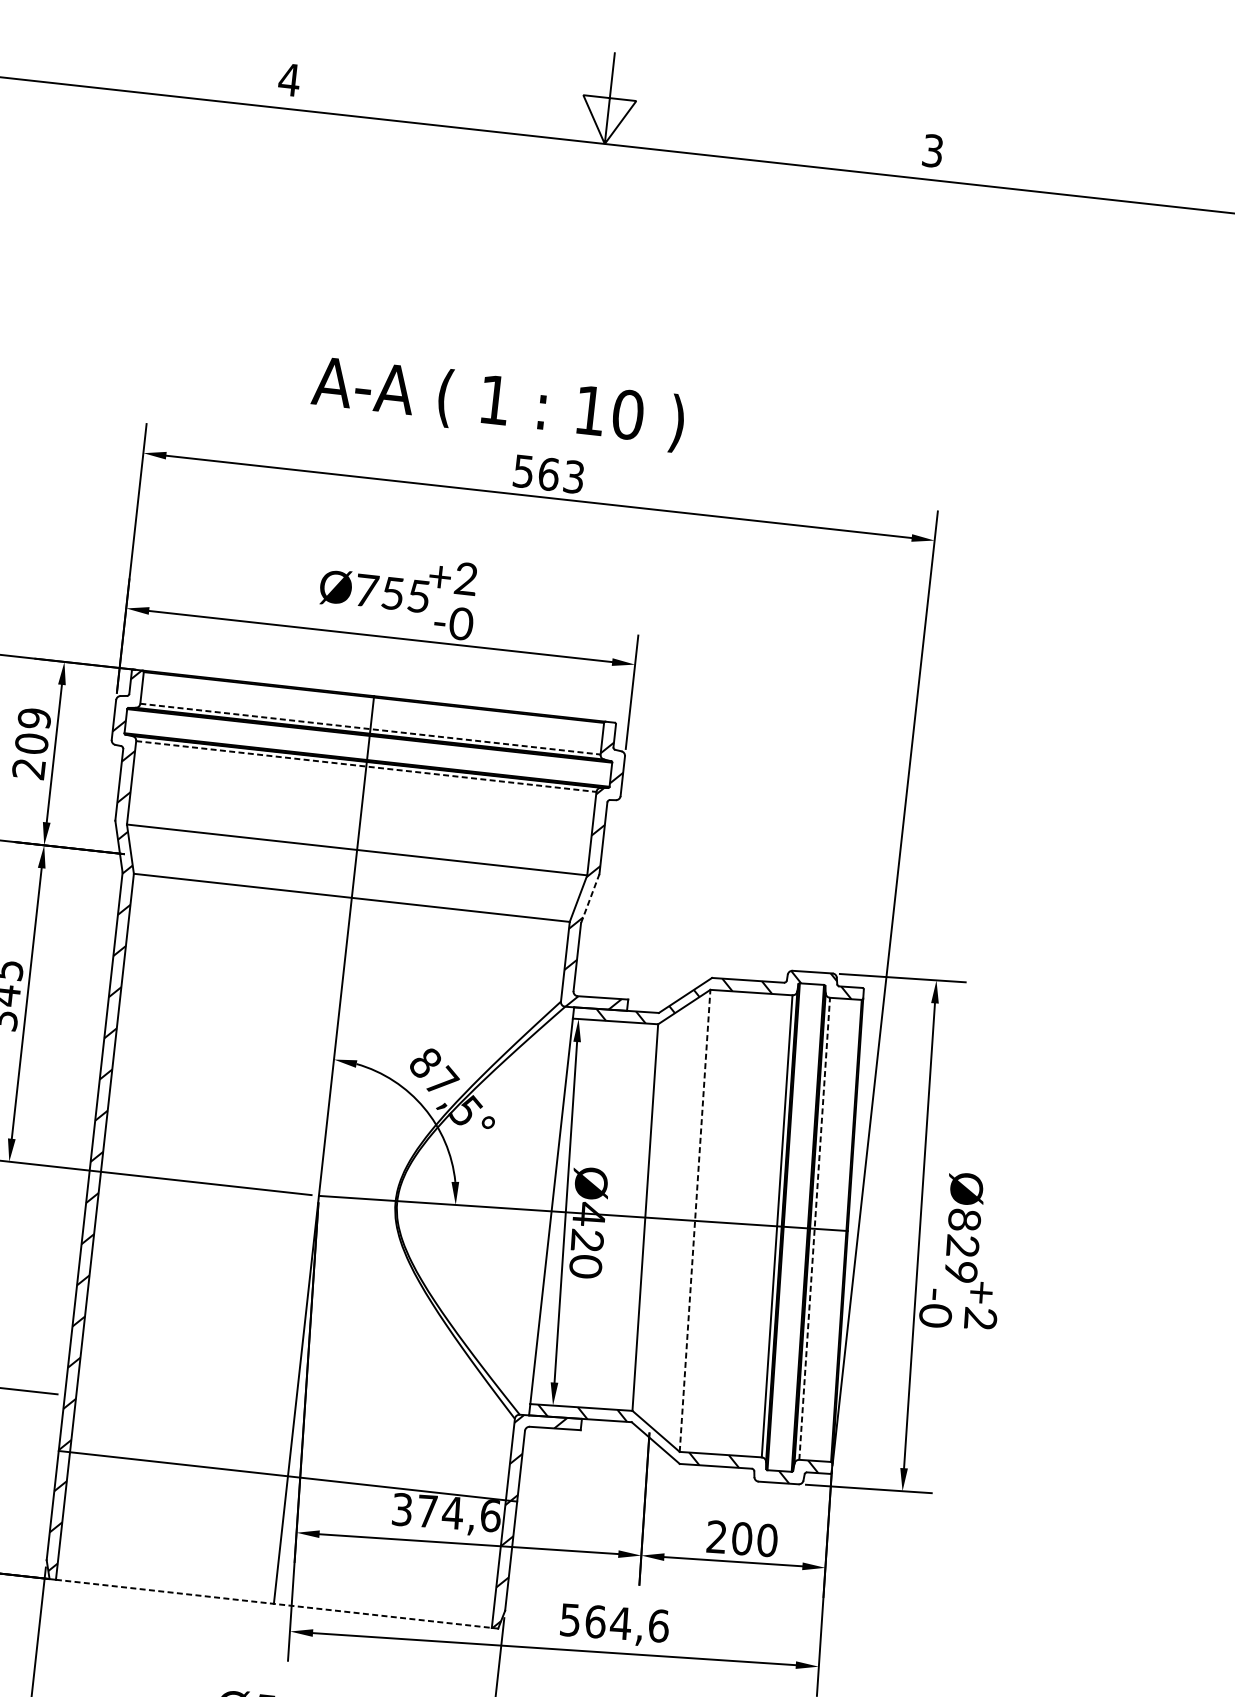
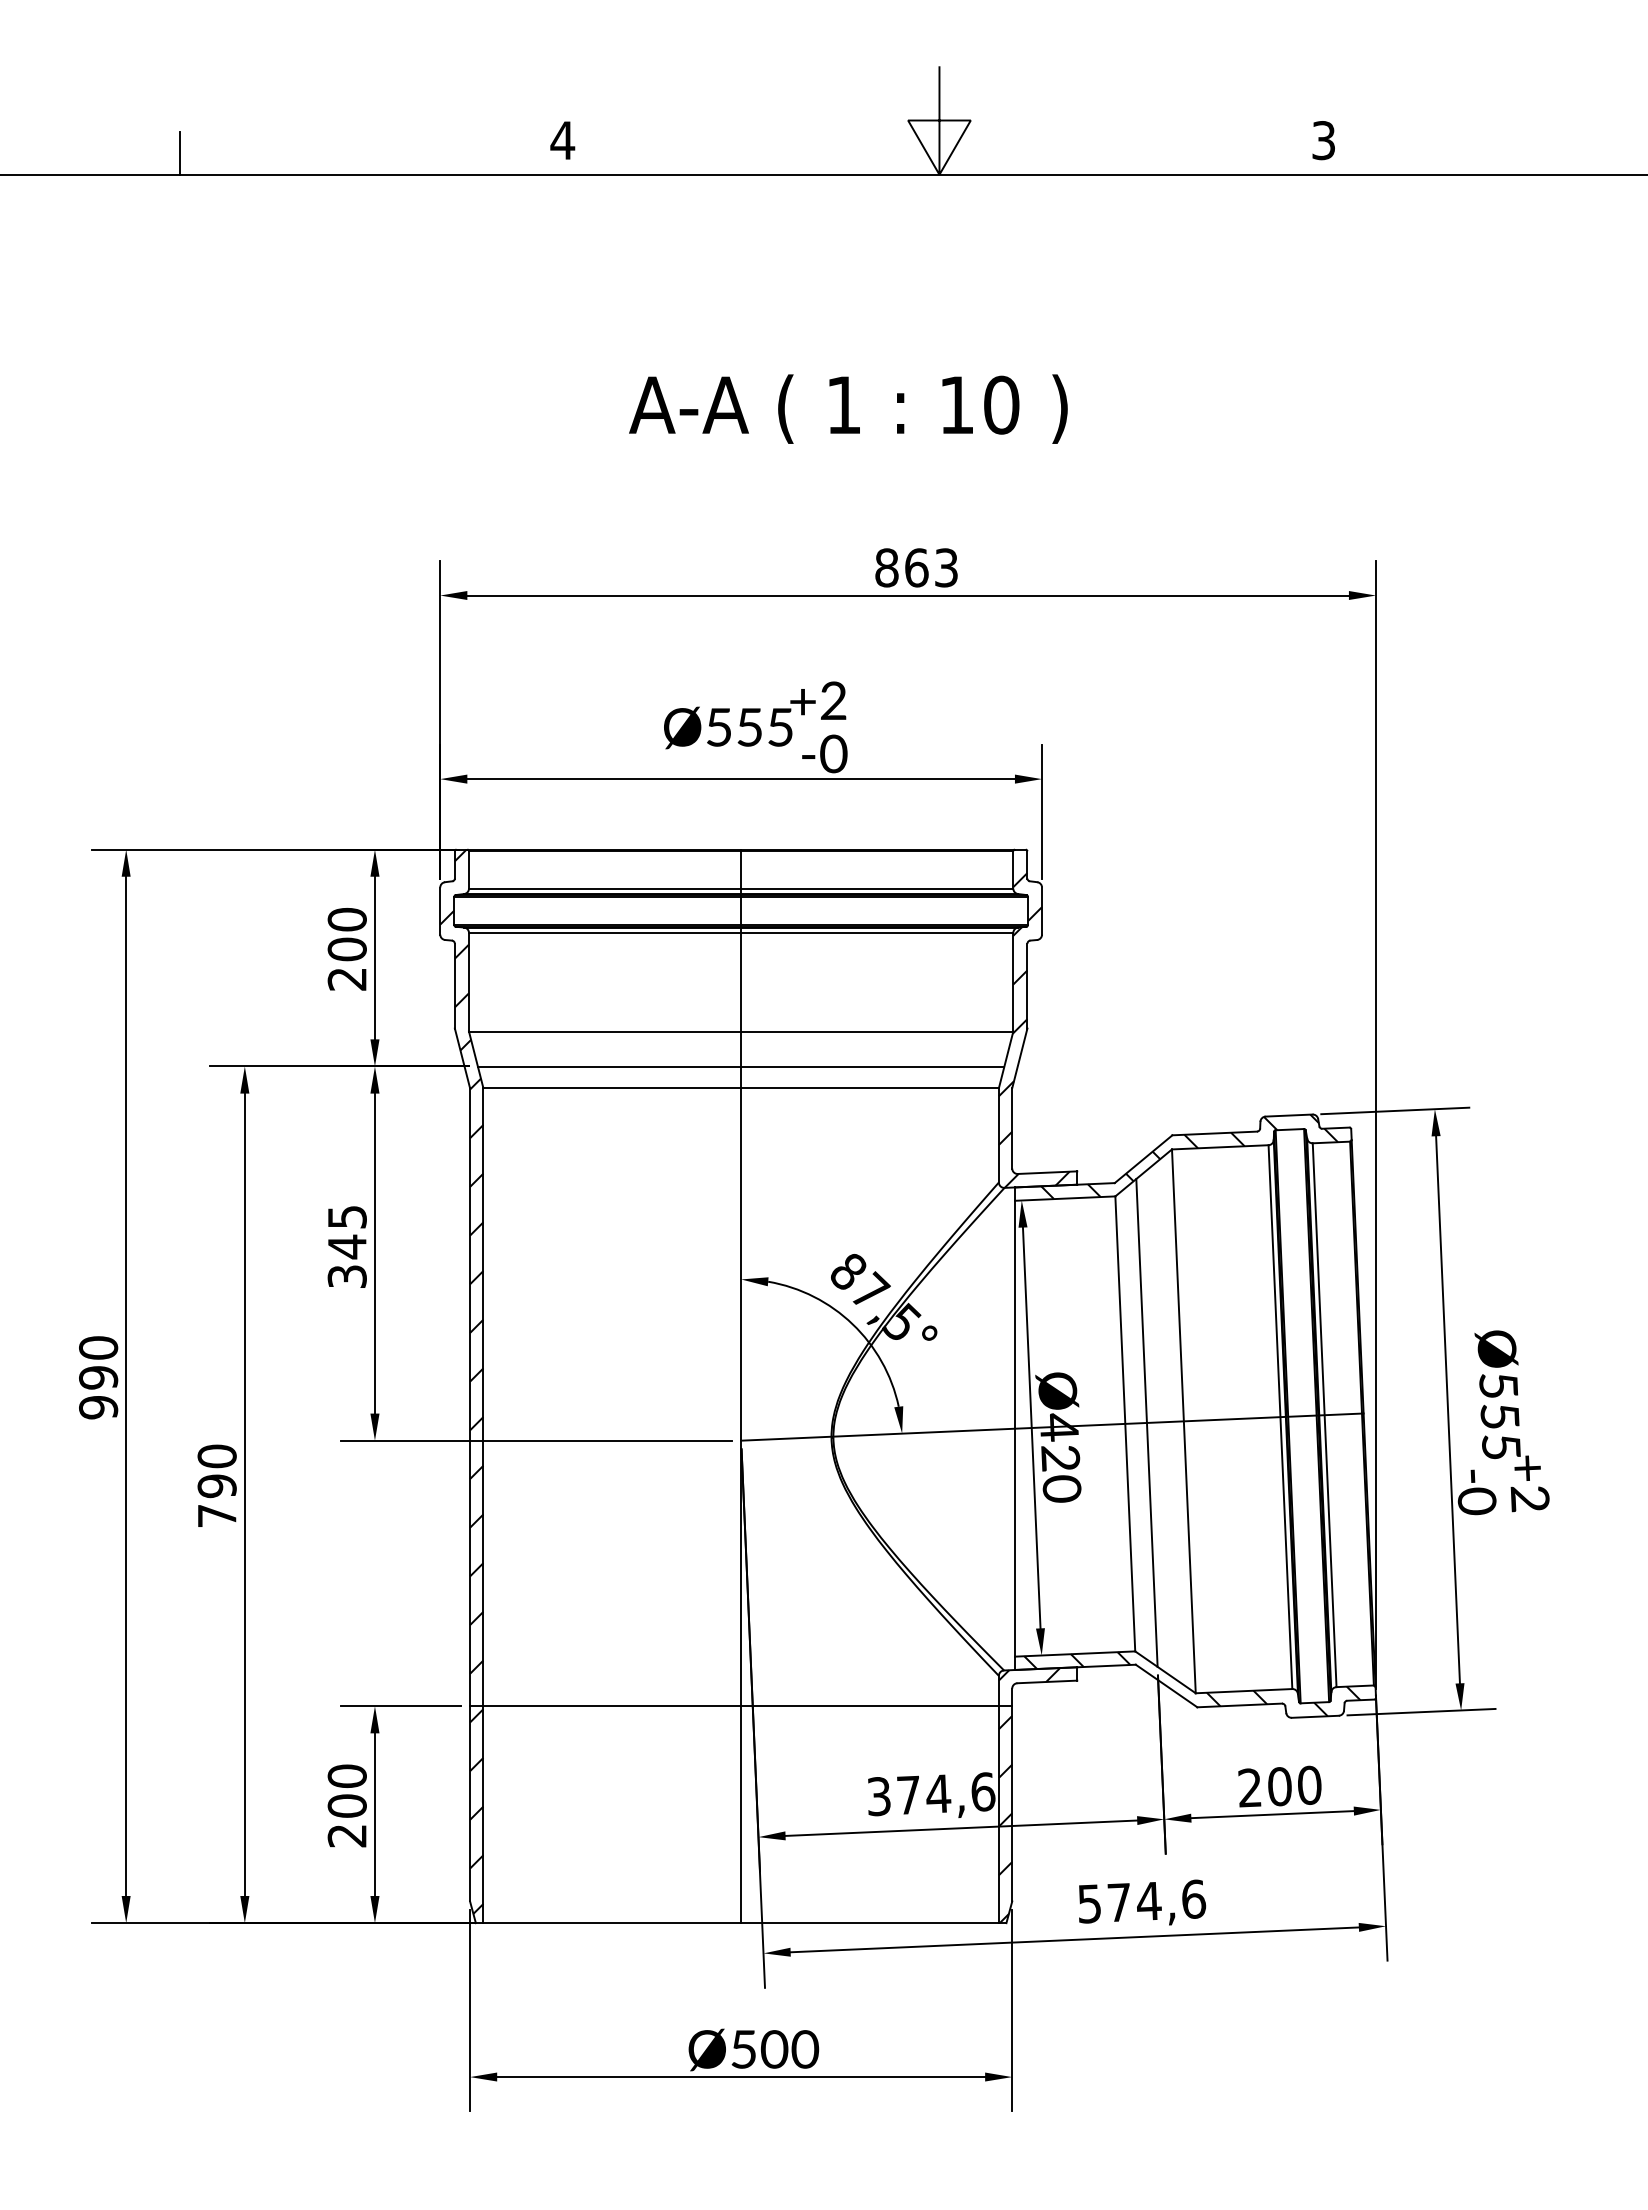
text: (498, 403) -> (848, 408), moved
text: (523, 471) -> (886, 567), 563 -> 863
text: (367, 590) -> (719, 727), Ø755 -> Ø555
text: (33, 718) -> (346, 919), 209 -> 200
line: (370, 729) -> (741, 888), dashed -> solid
line: (366, 766) -> (741, 932), dashed -> solid
line: (353, 879) -> (740, 1066), added
line: (589, 898) -> (1019, 1058), dashed -> solid
line: (663, 1218) -> (1146, 1422), added
line: (694, 1220) -> (1183, 1420), dashed -> solid
line: (814, 1228) -> (1324, 1414), dashed -> solid
text: (962, 1246) -> (1499, 1416), Ø829 -> Ø555
line: (288, 1476) -> (741, 1706), moved
line: (274, 1604) -> (741, 1923), dashed -> solid
text: (595, 1621) -> (1119, 1902), 564,6 -> 574,6

